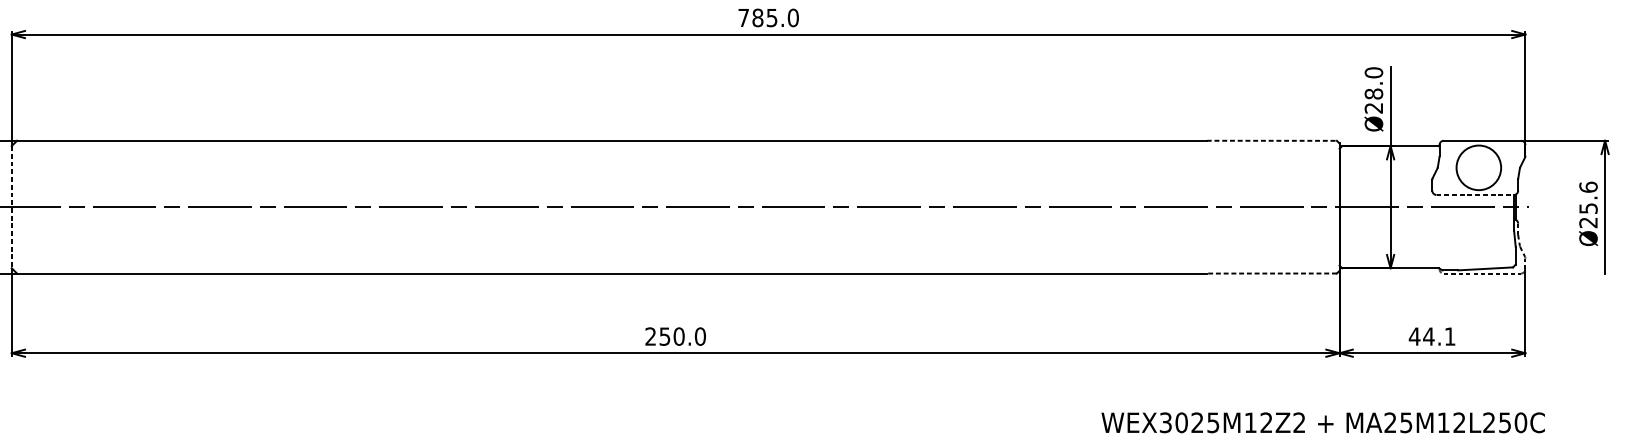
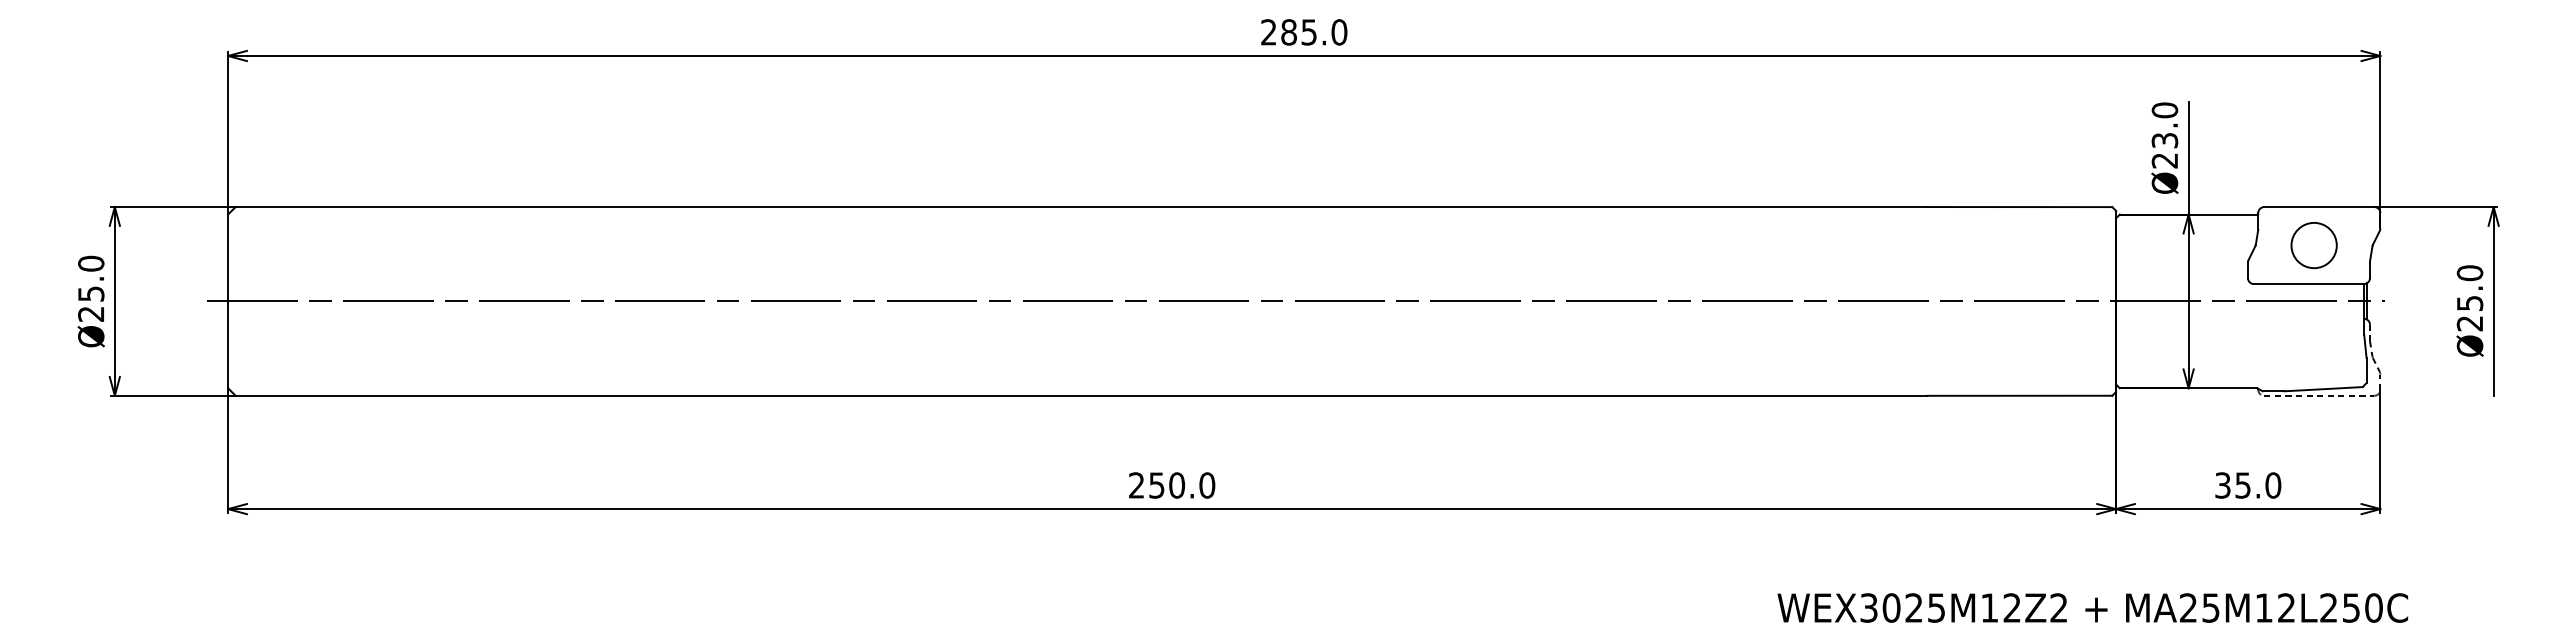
text: (743, 18) -> (1268, 32), 785.0 -> 285.0
text: (1373, 93) -> (2164, 140), Ø28.0 -> Ø23.0
line: (1271, 141) -> (2019, 207), dashed -> solid
circle: (1478, 167) -> (2313, 245), size x0.71
text: (1588, 187) -> (2469, 273), Ø25.6 -> Ø25.0
line: (1475, 195) -> (2309, 284), dashed -> solid
line: (12, 207) -> (228, 301), dashed -> solid
line: (1271, 273) -> (2019, 395), dashed -> solid
text: (1431, 336) -> (2247, 485), 44.1 -> 35.0

